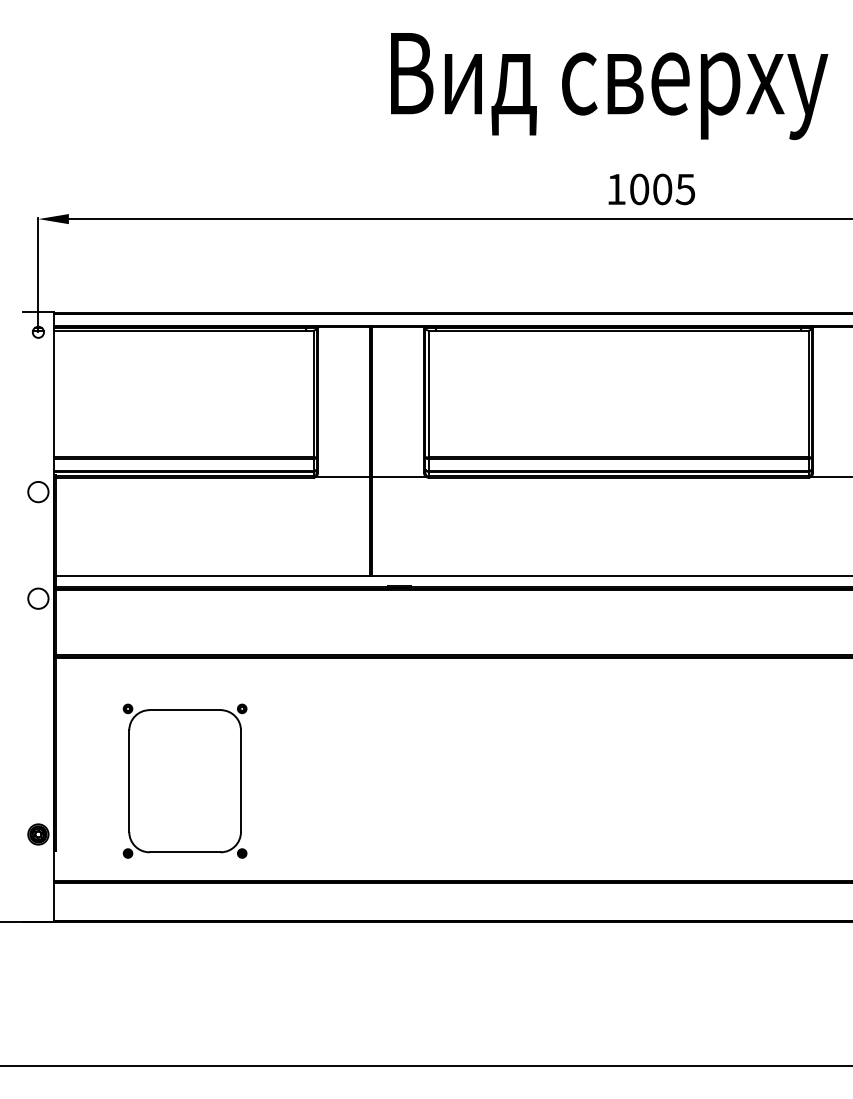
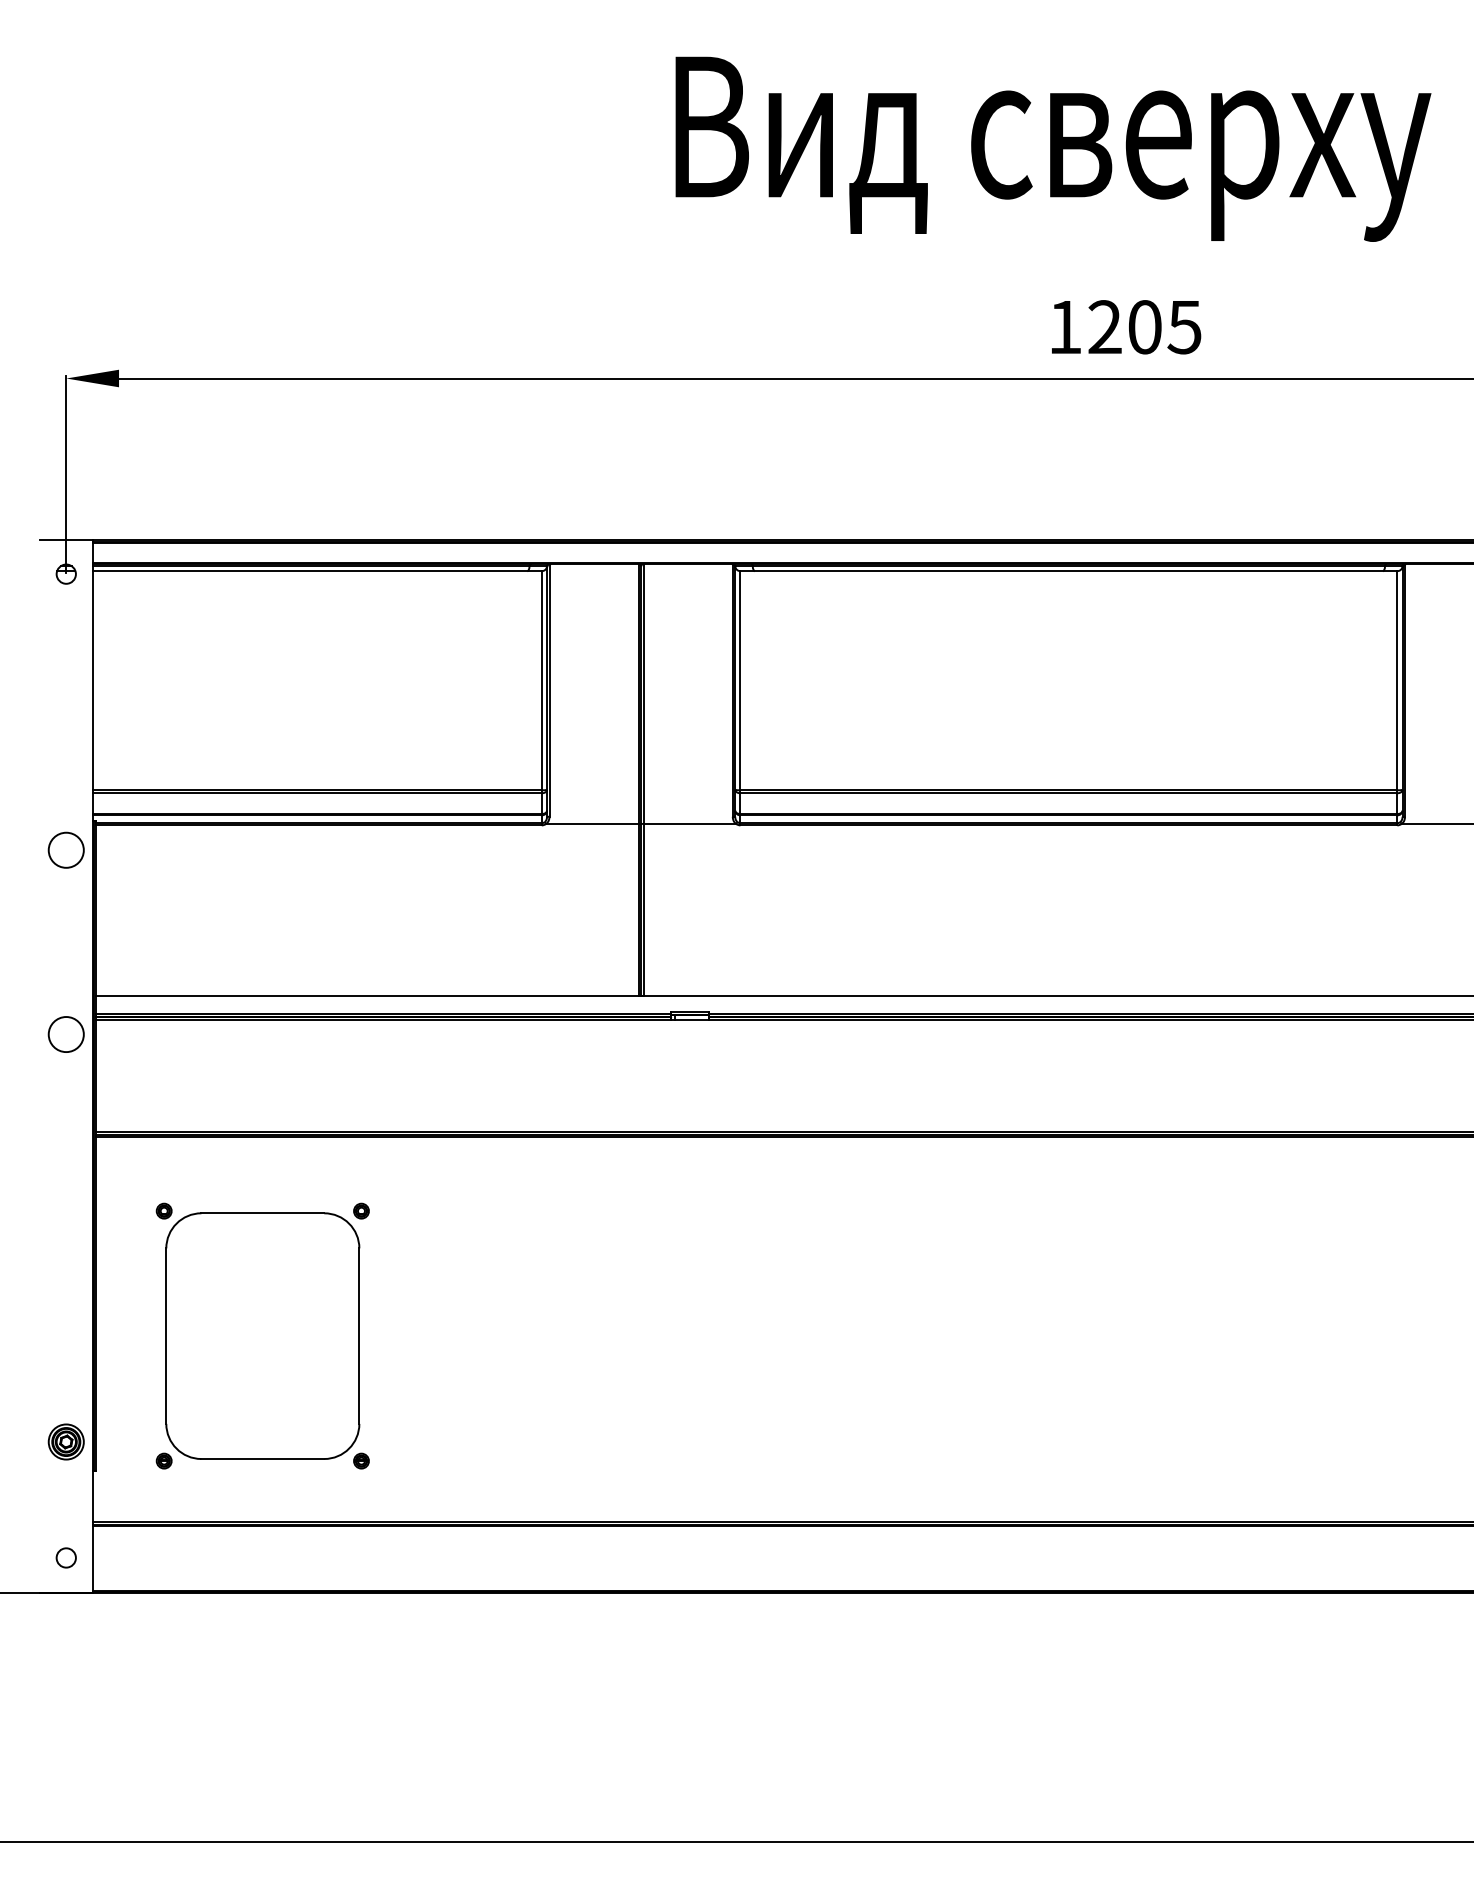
text: (639, 189) -> (1105, 327), 1005 -> 1205
part: (184, 780) -> (261, 1334), moved
circle: (38, 901) -> (66, 1557), added

